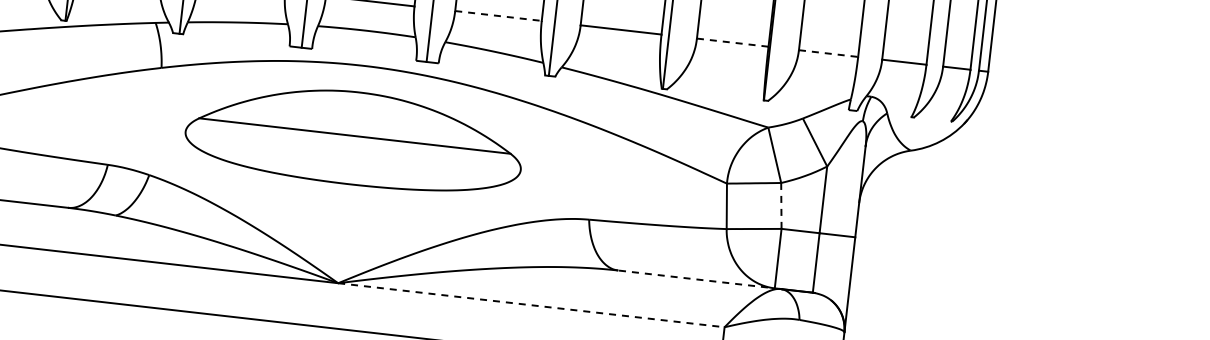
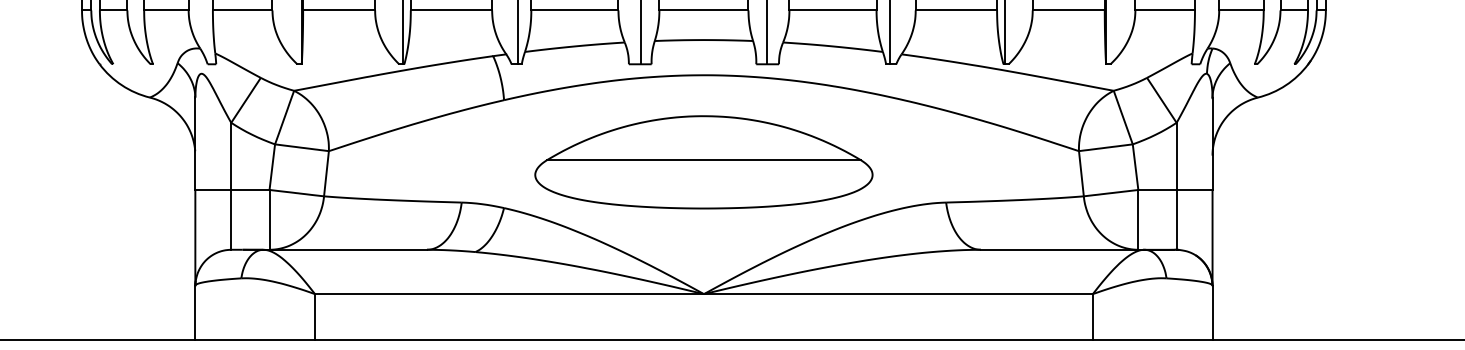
line: (498, 16) -> (833, 10), dashed -> solid
line: (733, 42) -> (1069, 10), dashed -> solid
line: (828, 53) -> (1165, 10), dashed -> solid
part: (354, 138) -> (703, 162), moved
line: (781, 206) -> (1135, 167), dashed -> solid
line: (699, 279) -> (1062, 249), dashed -> solid
line: (531, 305) -> (898, 294), dashed -> solid

